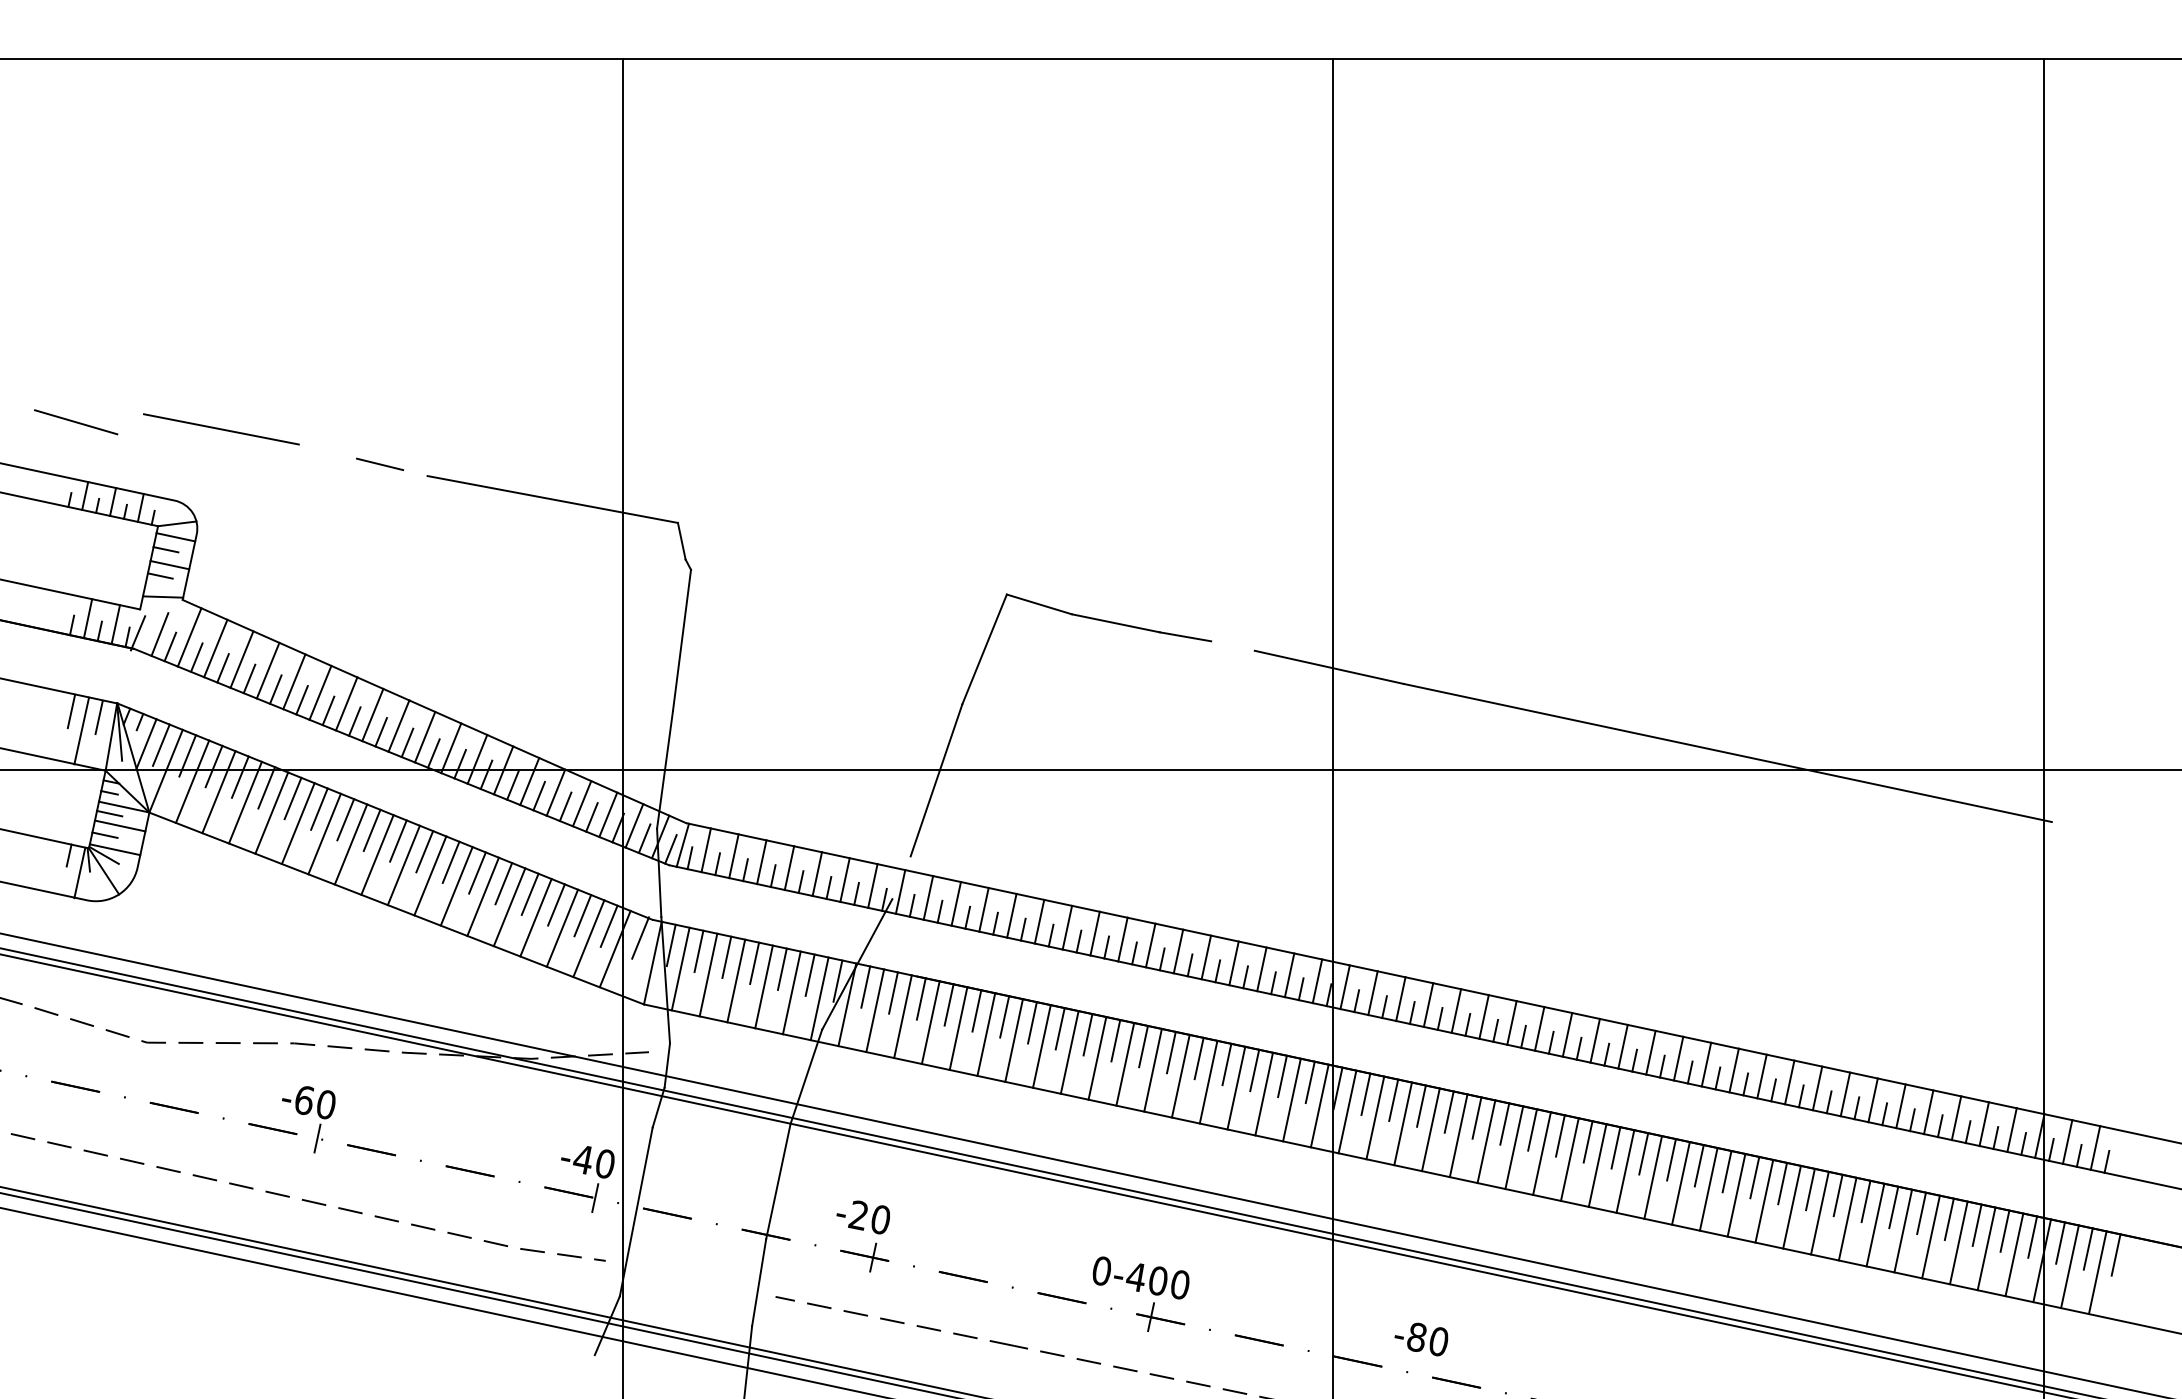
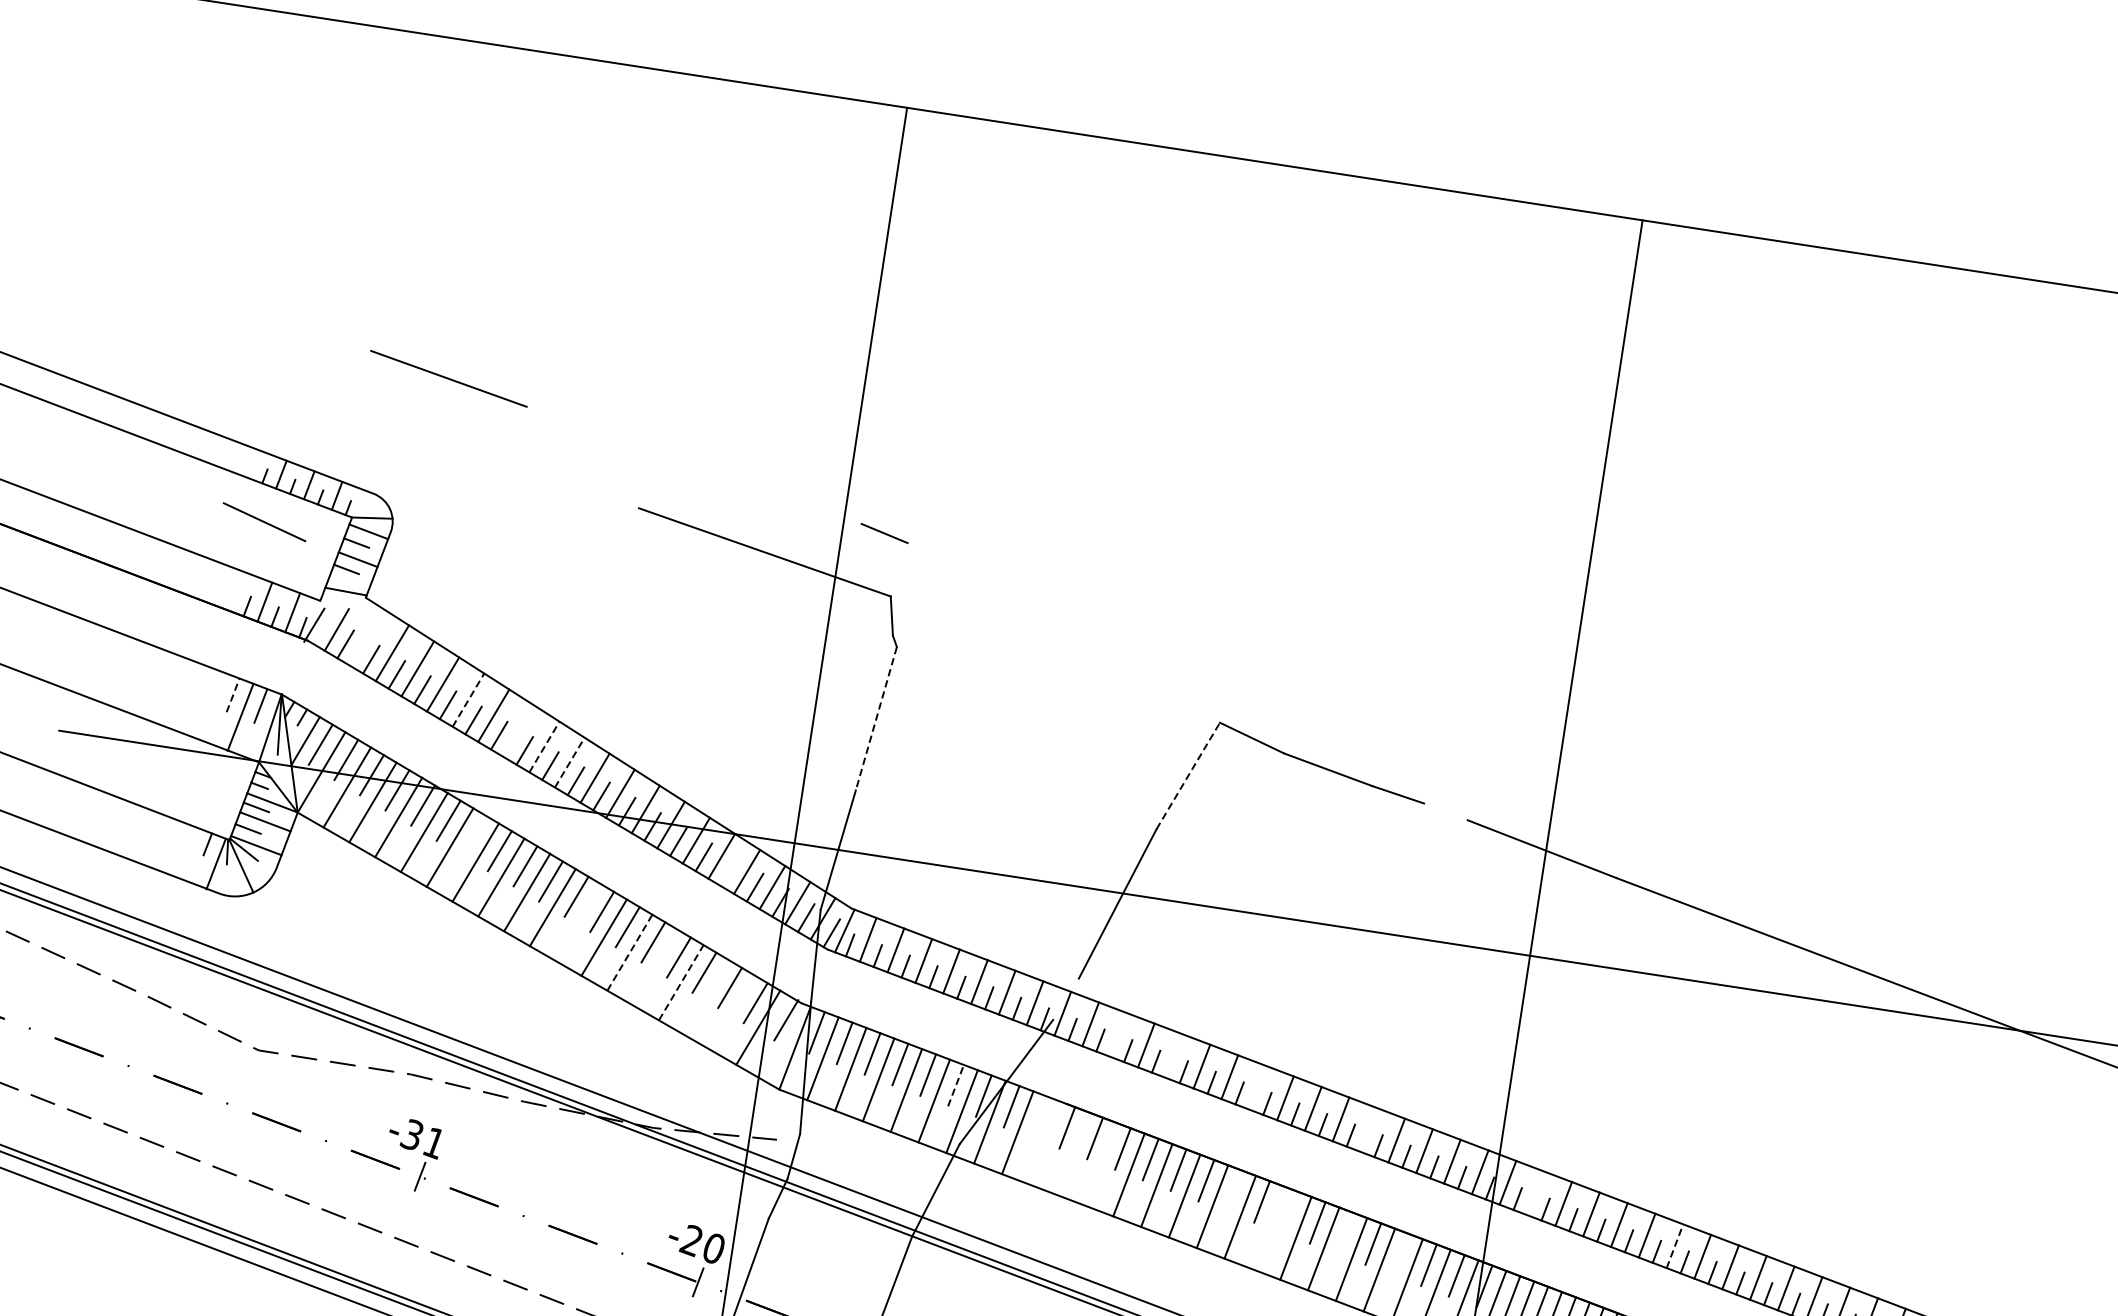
line: (76, 422) -> (264, 522), moved
line: (221, 429) -> (448, 379), moved
line: (380, 464) -> (885, 533), moved
line: (189, 637) -> (366, 637), removed
line: (681, 640) -> (875, 718), solid -> dashed
line: (984, 648) -> (1188, 775), solid -> dashed
line: (294, 681) -> (468, 699), solid -> dashed
line: (346, 703) -> (519, 730), removed
line: (71, 710) -> (233, 694), solid -> dashed
line: (373, 714) -> (545, 746), solid -> dashed
line: (398, 726) -> (569, 762), solid -> dashed
line: (565, 806) -> (729, 872), removed
line: (319, 808) -> (474, 835), removed
line: (430, 875) -> (578, 922), removed
line: (483, 896) -> (630, 952), solid -> dashed
line: (955, 903) -> (1117, 1034), removed
line: (509, 907) -> (655, 967), removed
line: (1011, 915) -> (1173, 1055), removed
line: (536, 917) -> (681, 982), solid -> dashed
line: (562, 927) -> (707, 997), removed
line: (1094, 933) -> (1256, 1087), removed
line: (588, 938) -> (732, 1012), removed
line: (1206, 957) -> (1369, 1130), removed
line: (810, 974) -> (956, 1084), solid -> dashed
line: (893, 992) -> (1039, 1116), removed
line: (1372, 993) -> (1535, 1193), removed
line: (902, 1016) -> (1045, 1143), removed
line: (930, 1022) -> (1073, 1153), removed
line: (1512, 1022) -> (1675, 1245), solid -> dashed
line: (958, 1028) -> (1101, 1164), removed
line: (1087, 1034) -> (1233, 1190), removed
line: (1143, 1046) -> (1289, 1212), removed
line: (1198, 1058) -> (1344, 1233), removed
line: (1125, 1064) -> (1268, 1228), removed
line: (1254, 1070) -> (1400, 1254), removed
text: (314, 1102) -> (422, 1138), -60 -> -31
text: (582, 1159) -> (691, 1240), -40 -> -20

